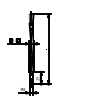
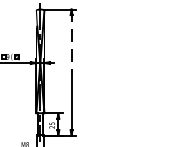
line: (48, 31) -> (71, 40), solid -> dashed

